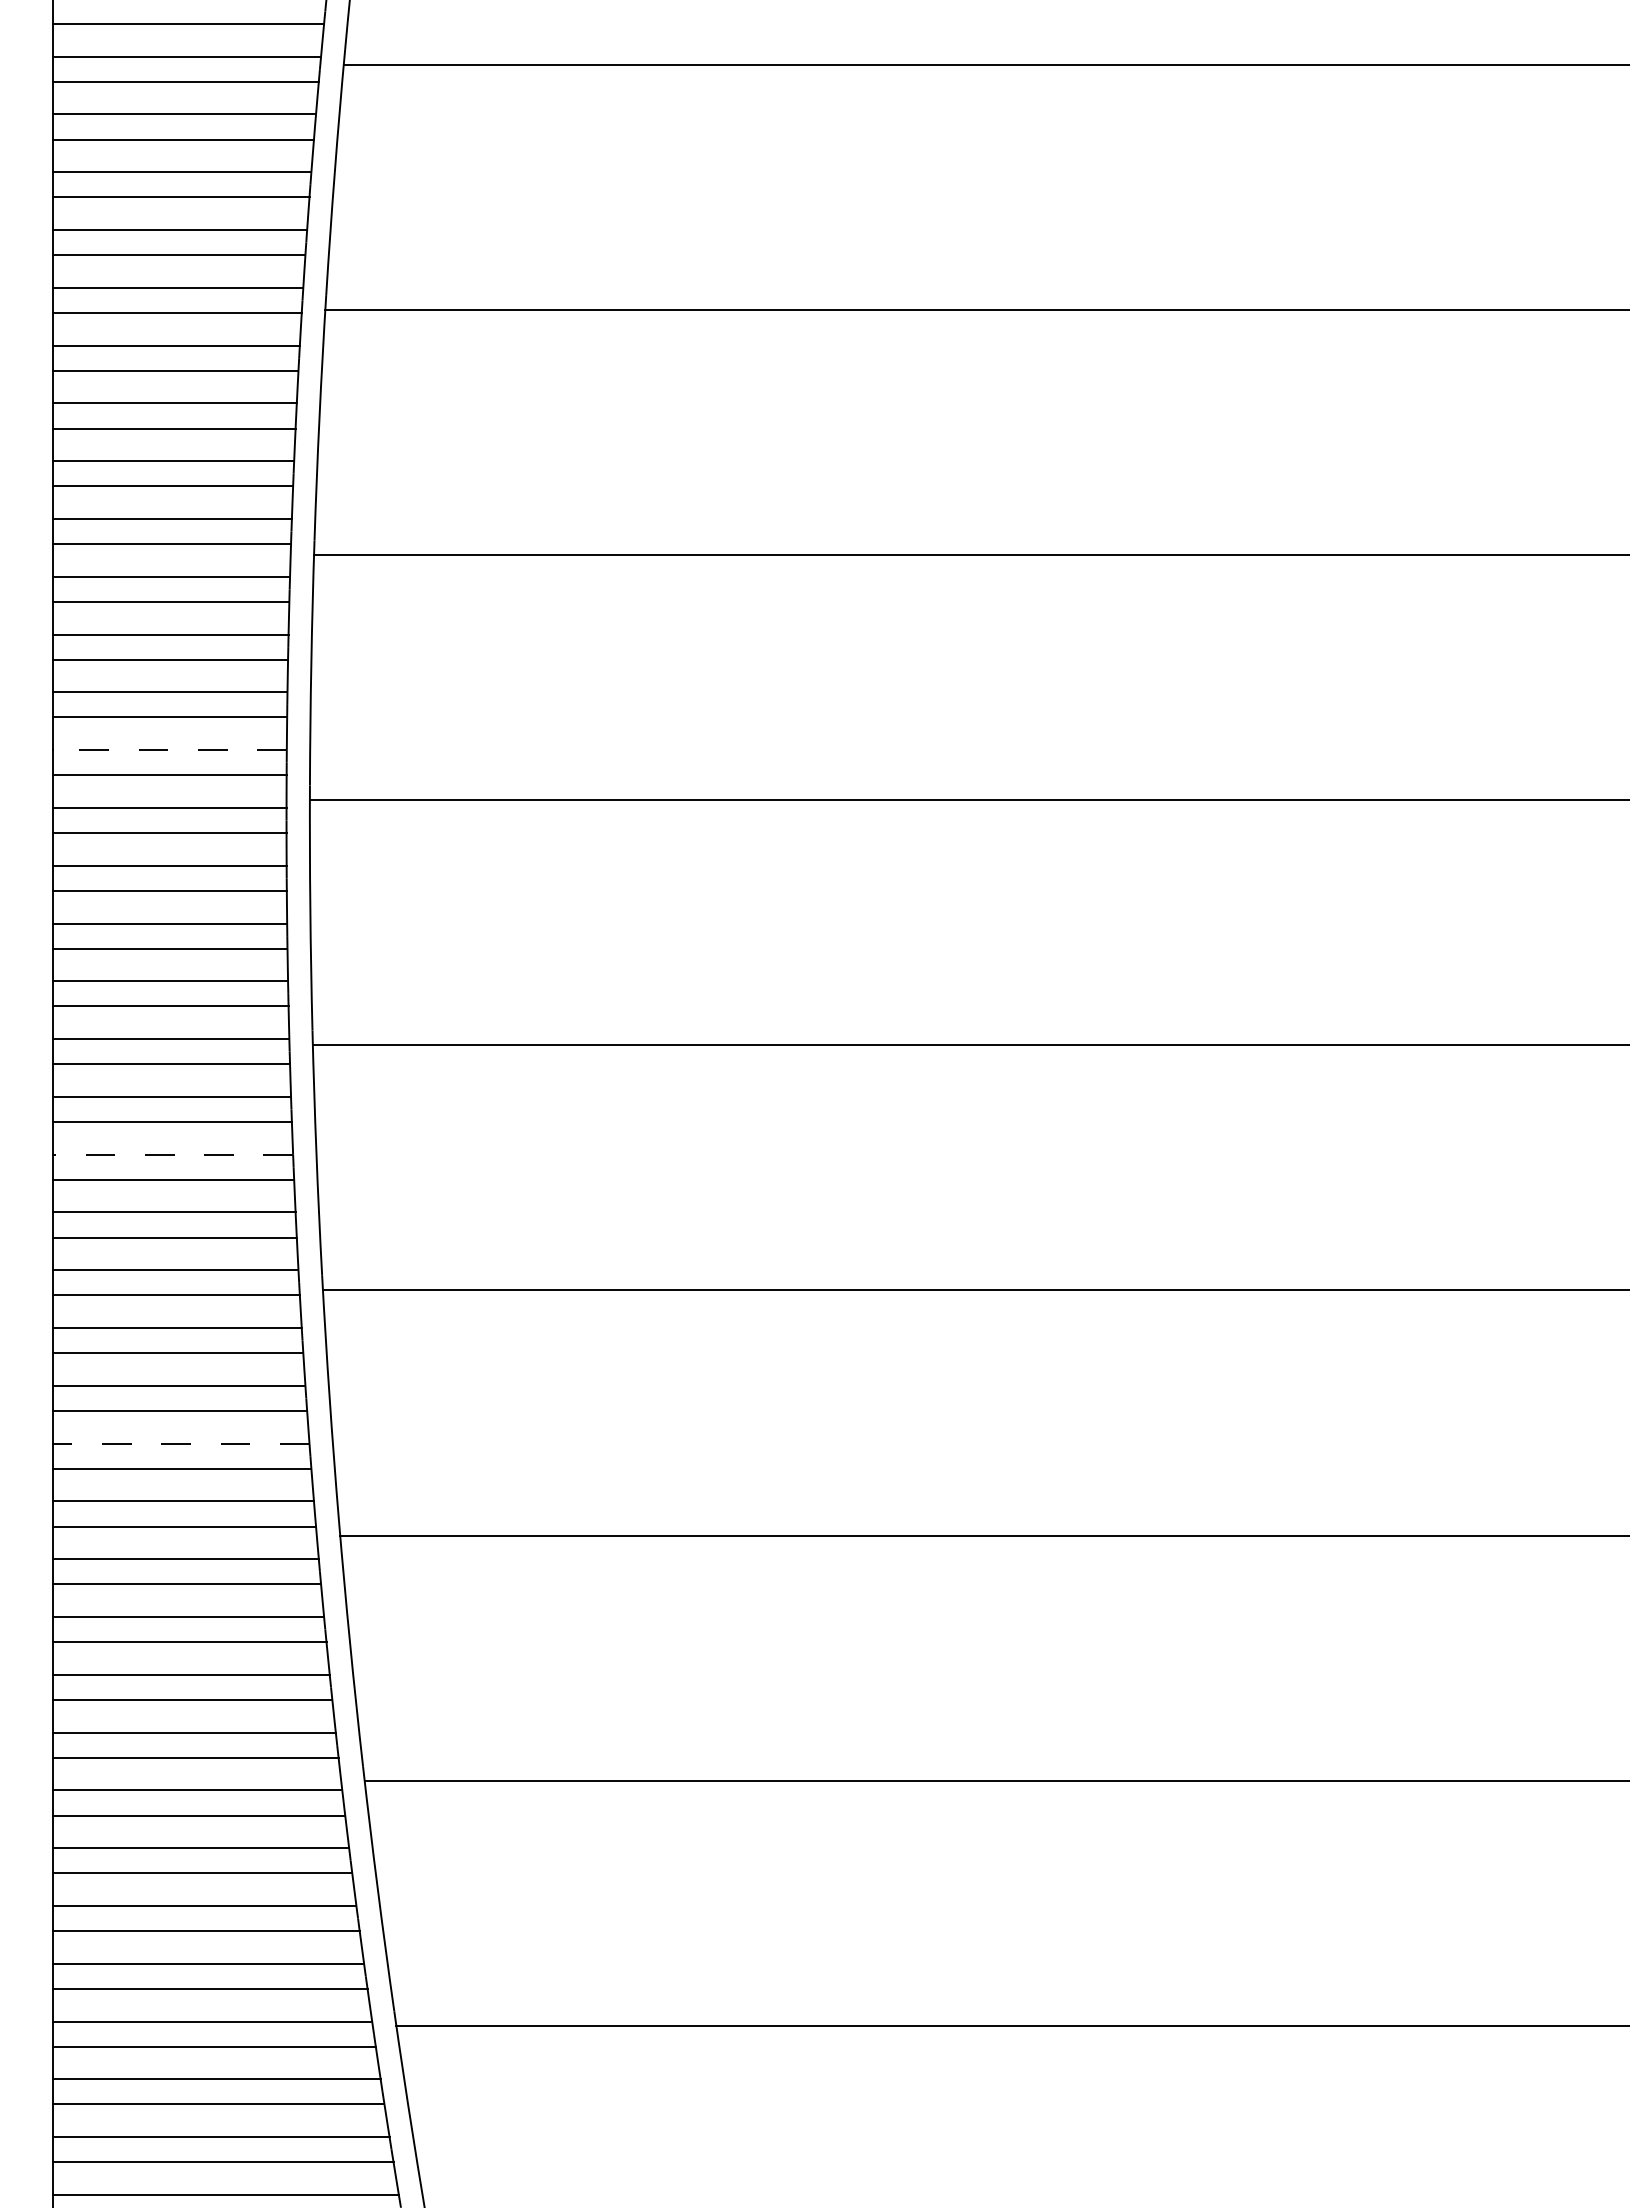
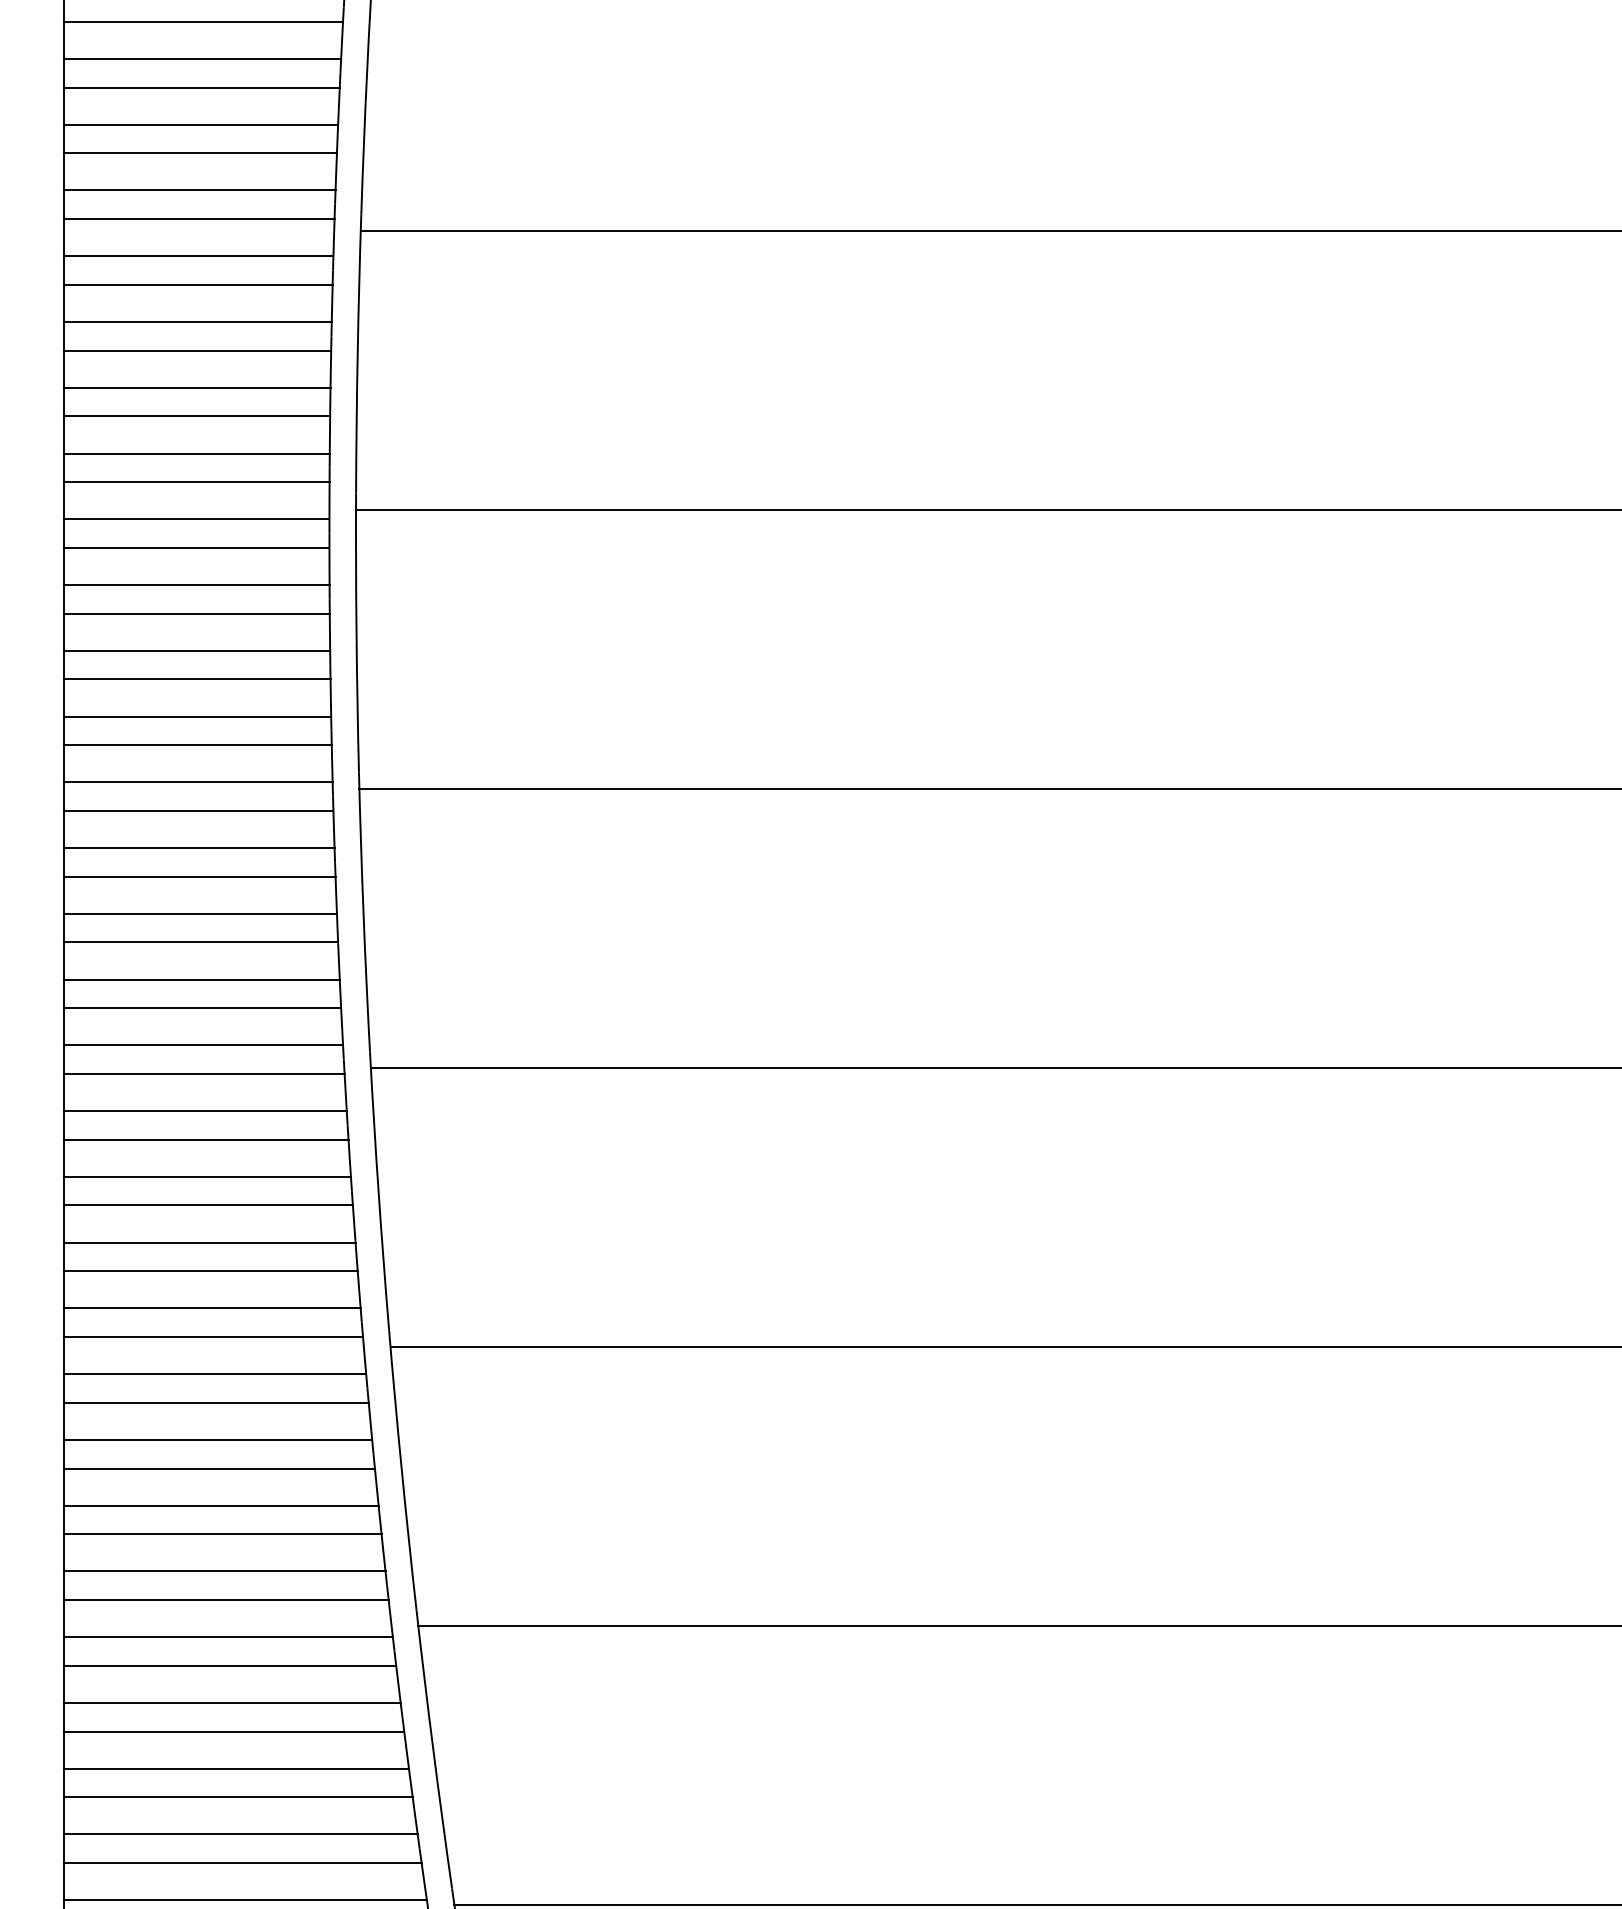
line: (169, 750) -> (196, 453), dashed -> solid
line: (172, 1154) -> (199, 913), dashed -> solid
line: (180, 1443) -> (208, 1242), dashed -> solid

